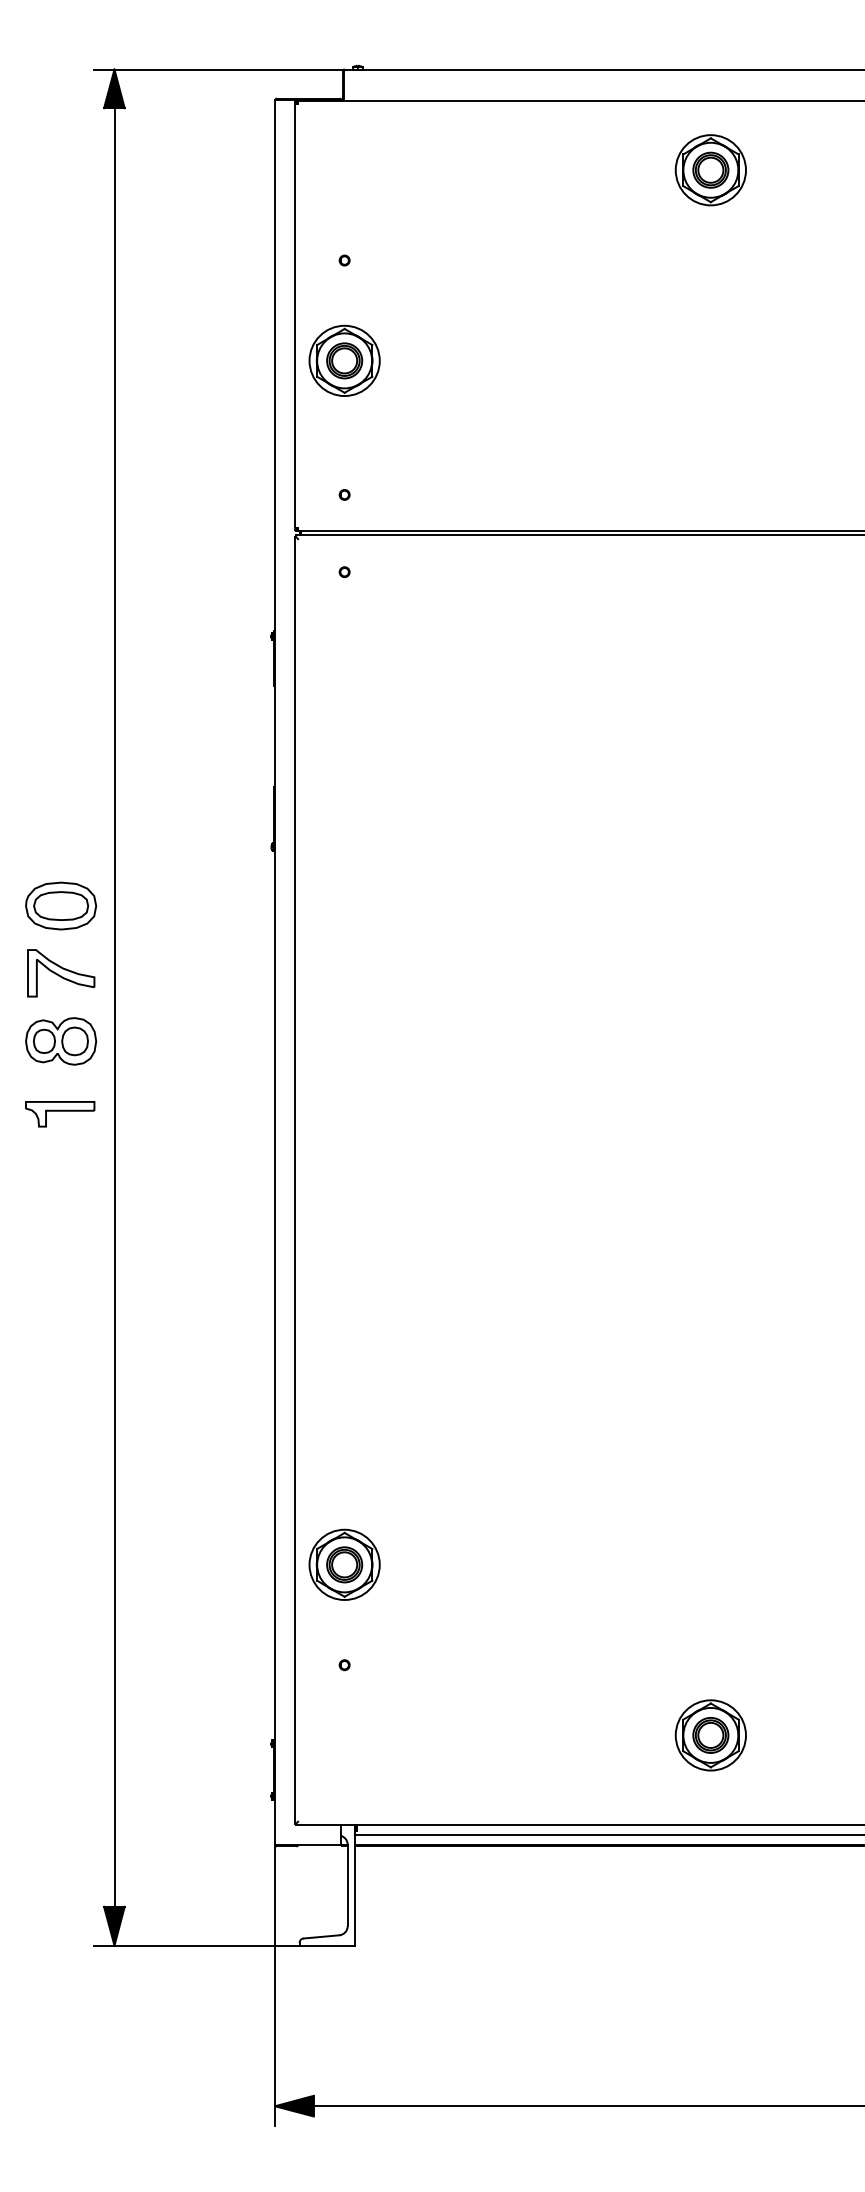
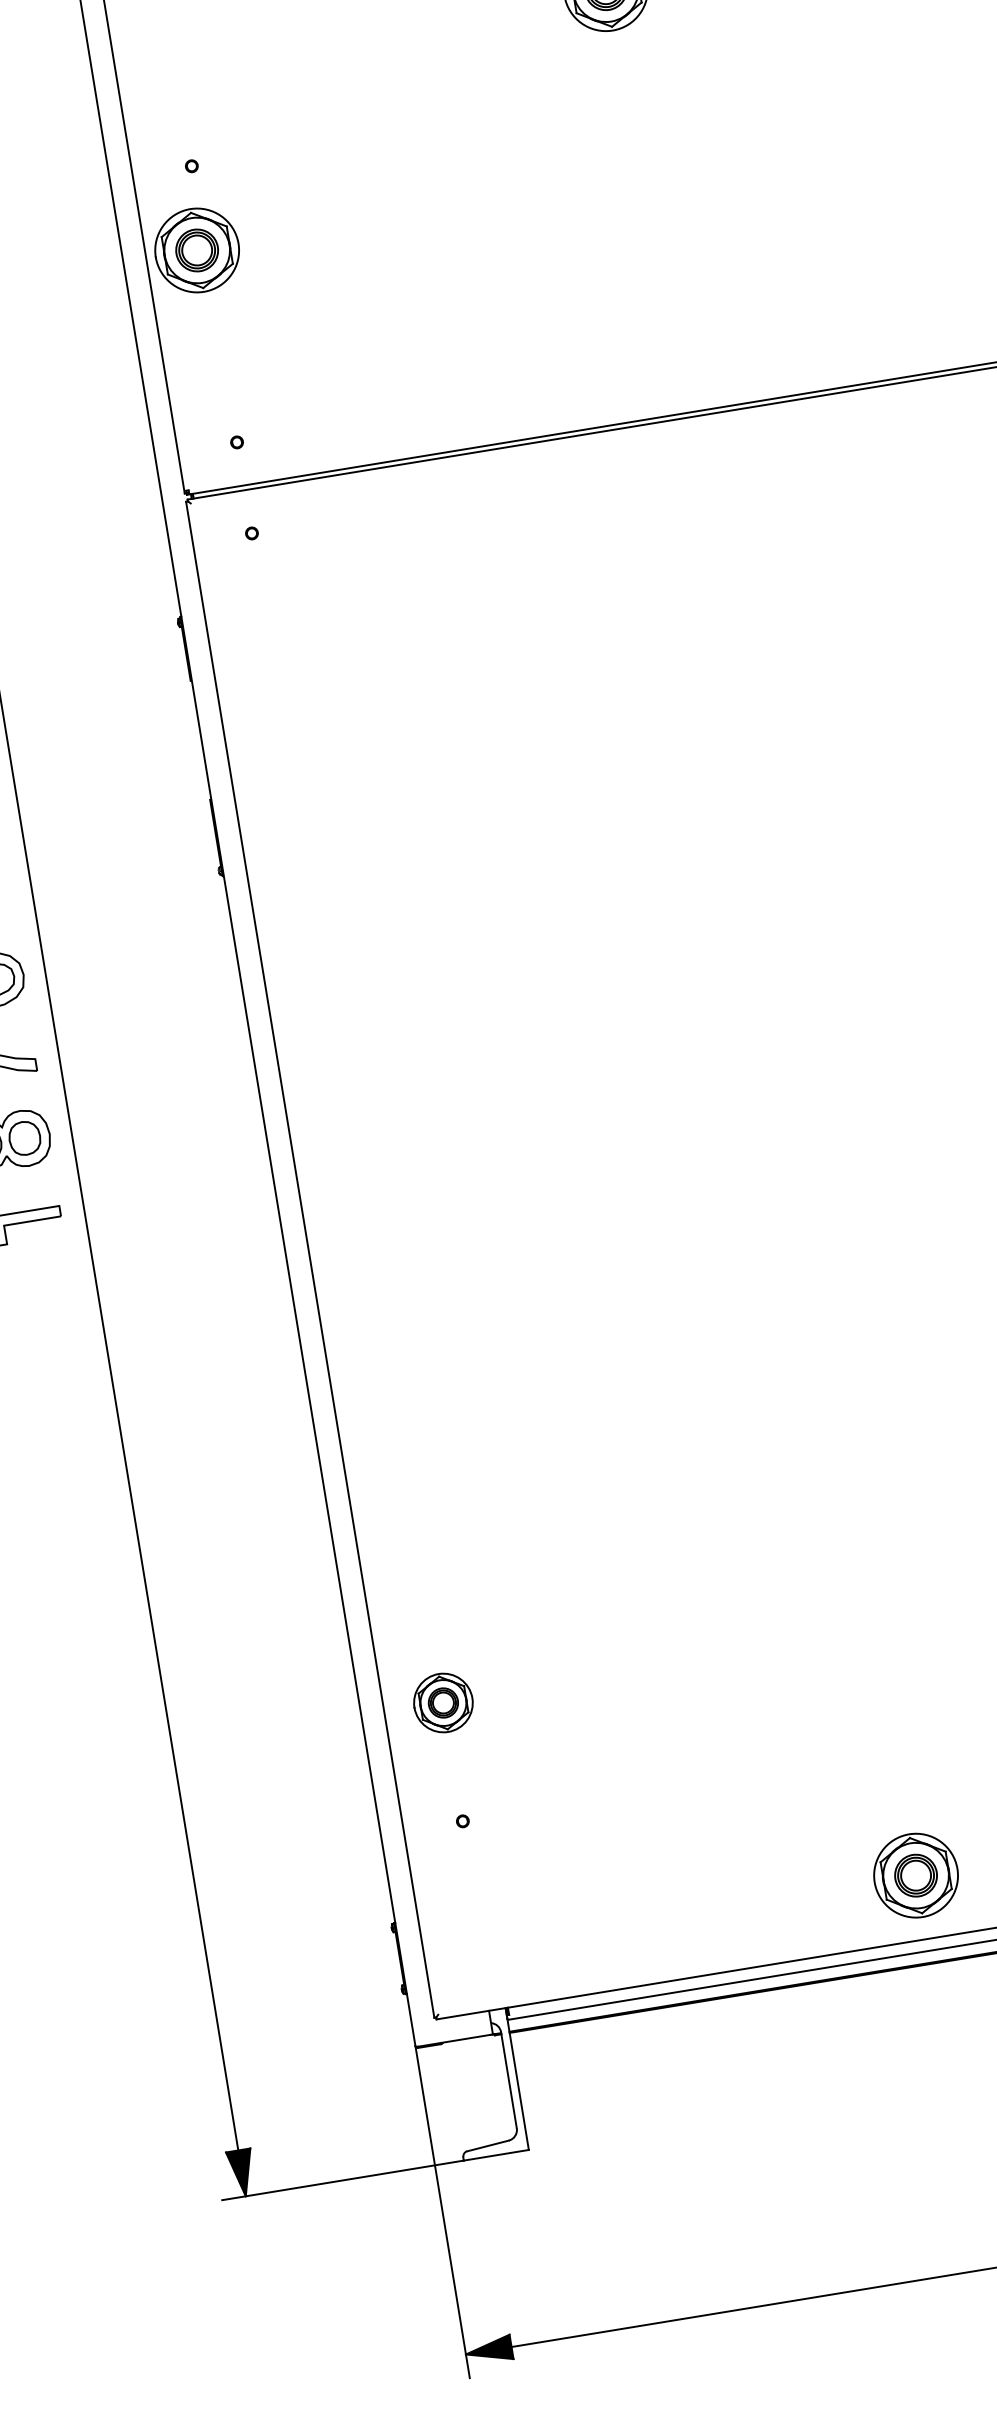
part: (344, 360) -> (196, 250), moved
part: (344, 1564) -> (443, 1702), size x0.7
part: (710, 1735) -> (915, 1875), moved

